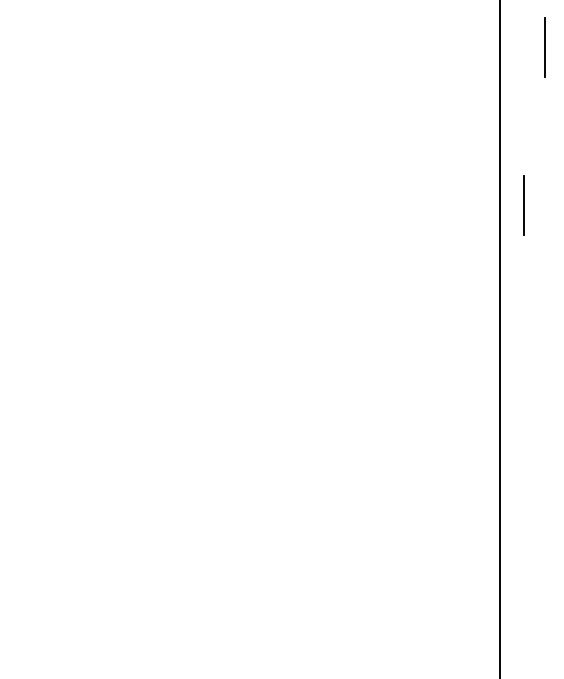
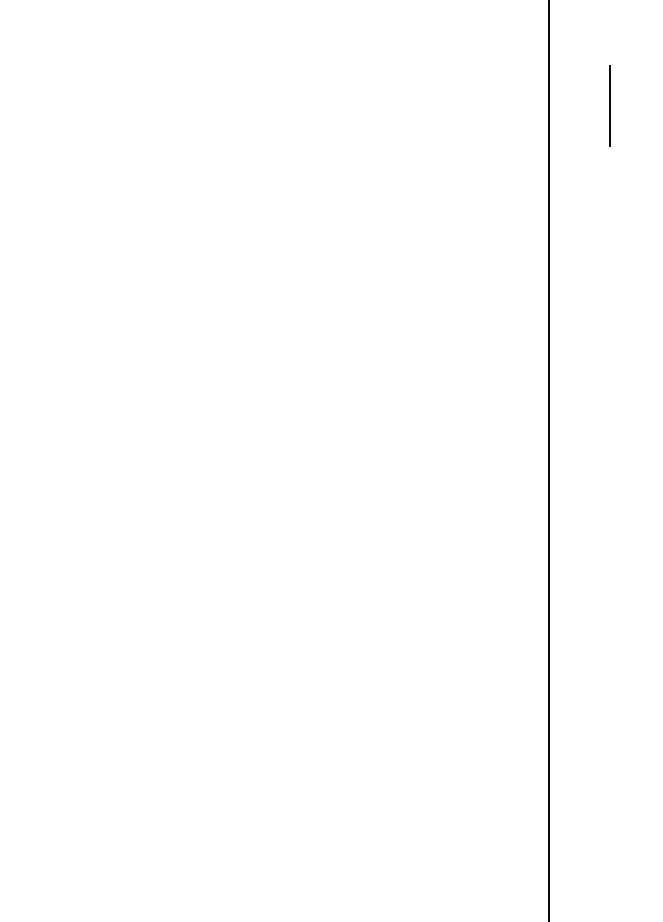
line: (523, 205) -> (581, 320), removed

